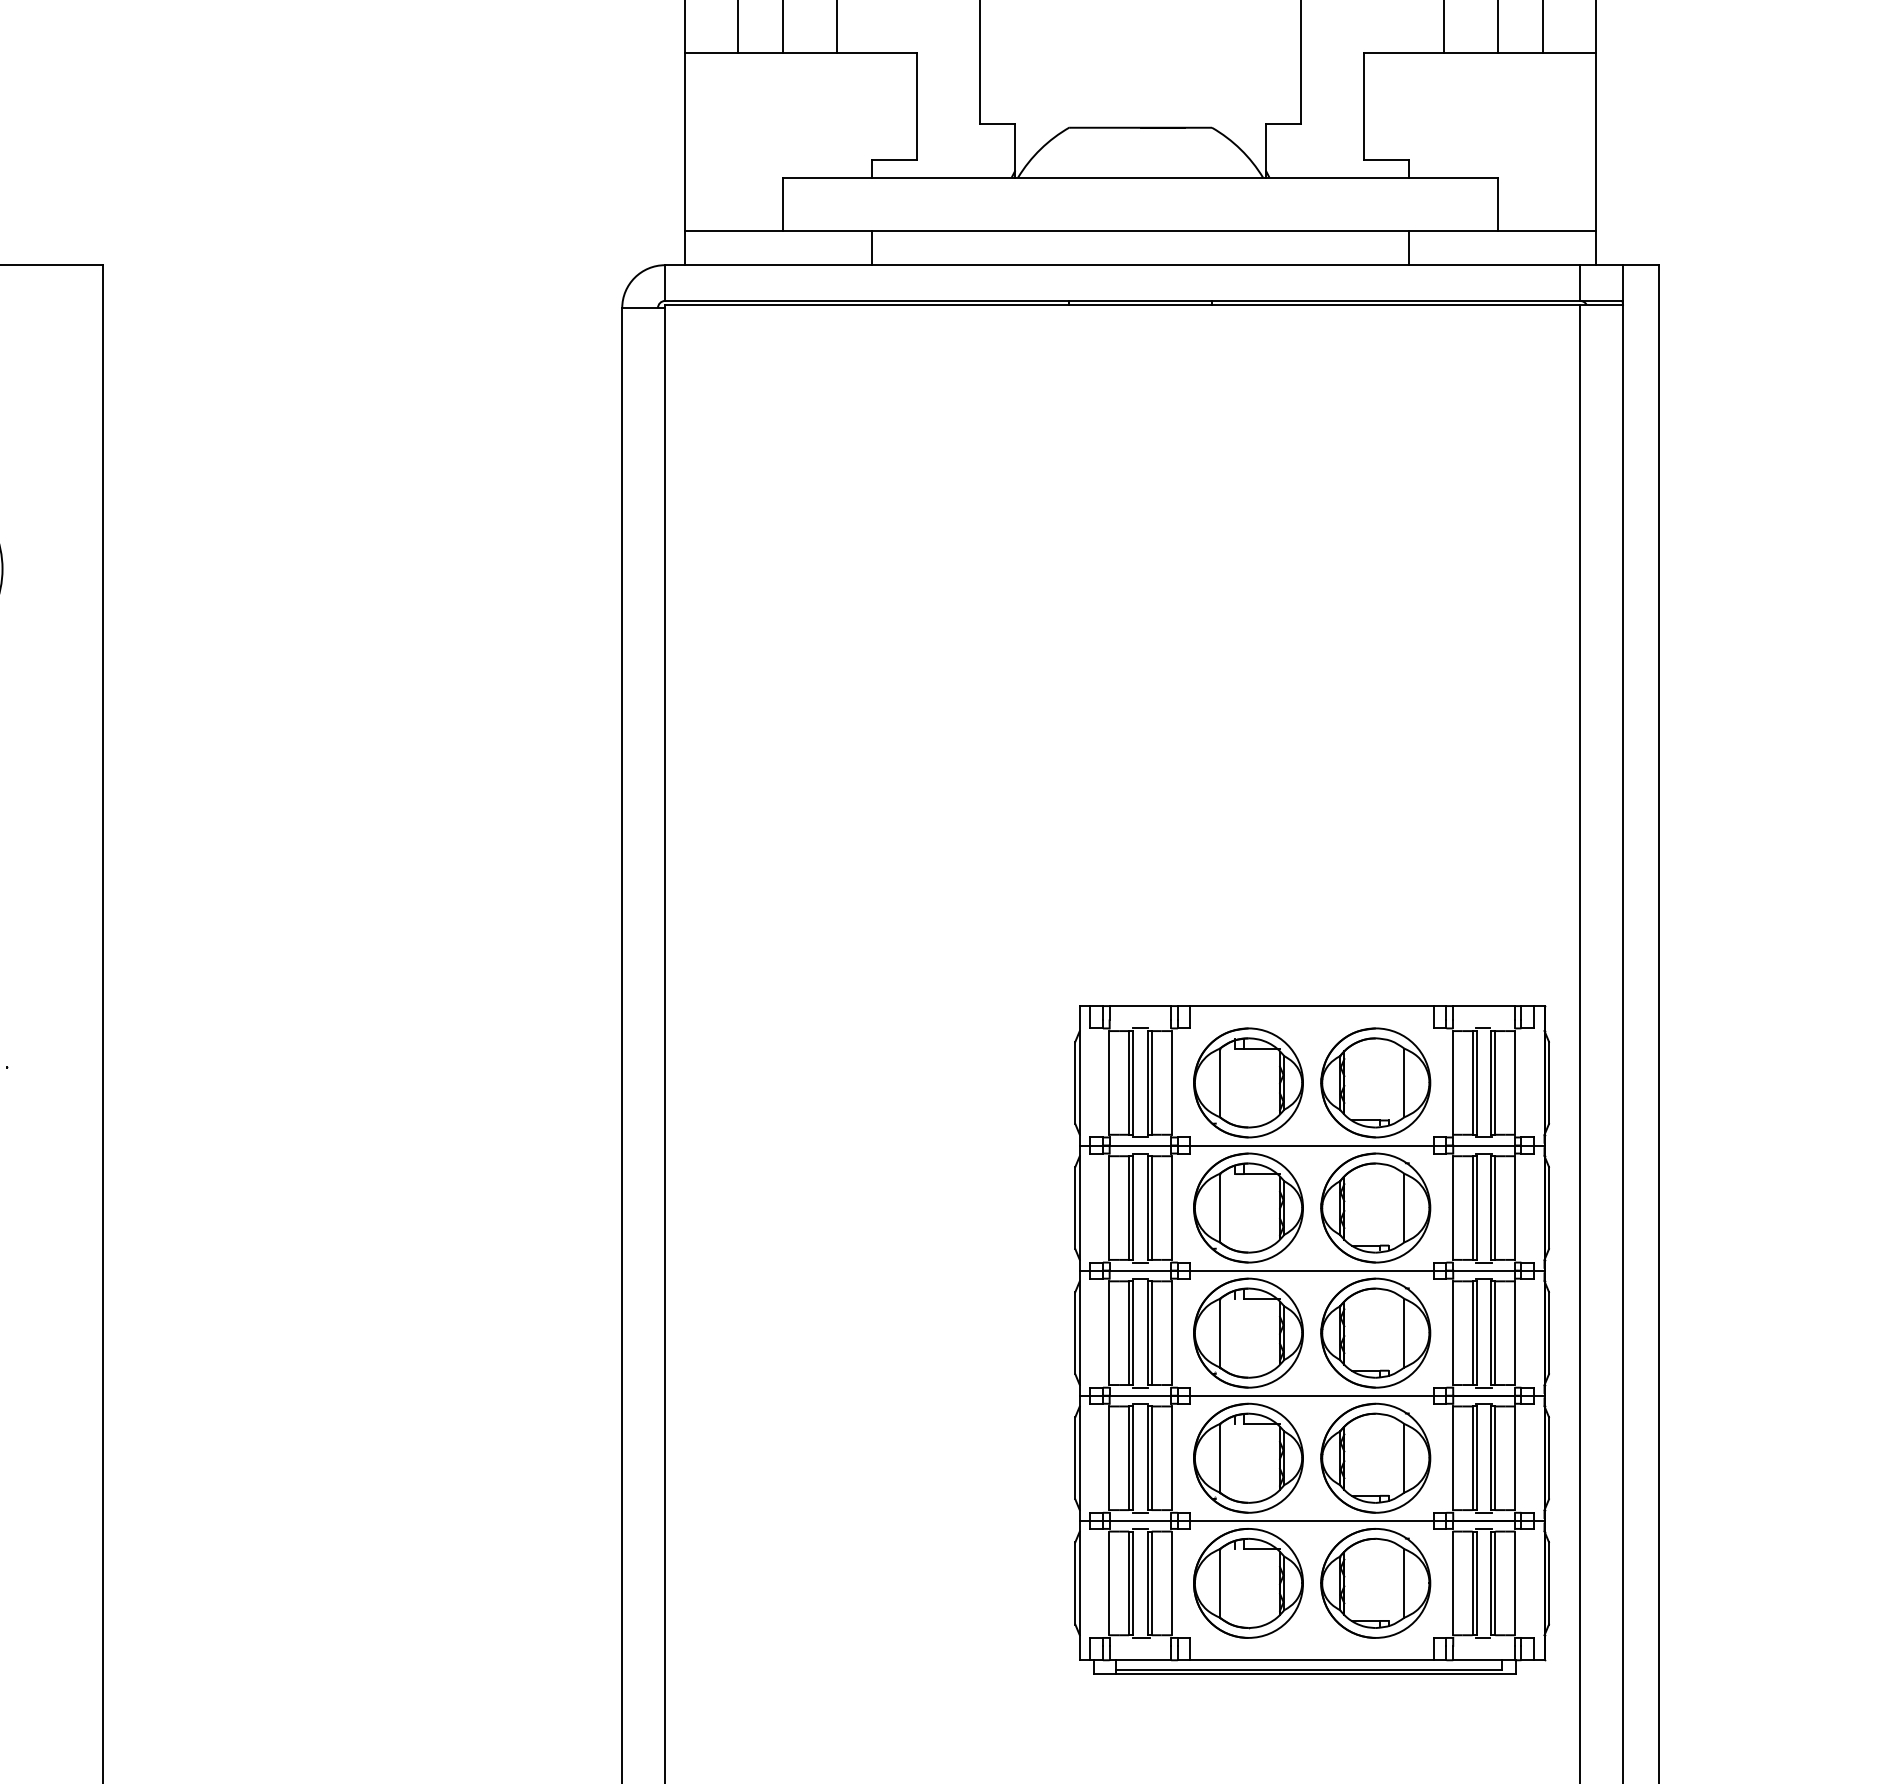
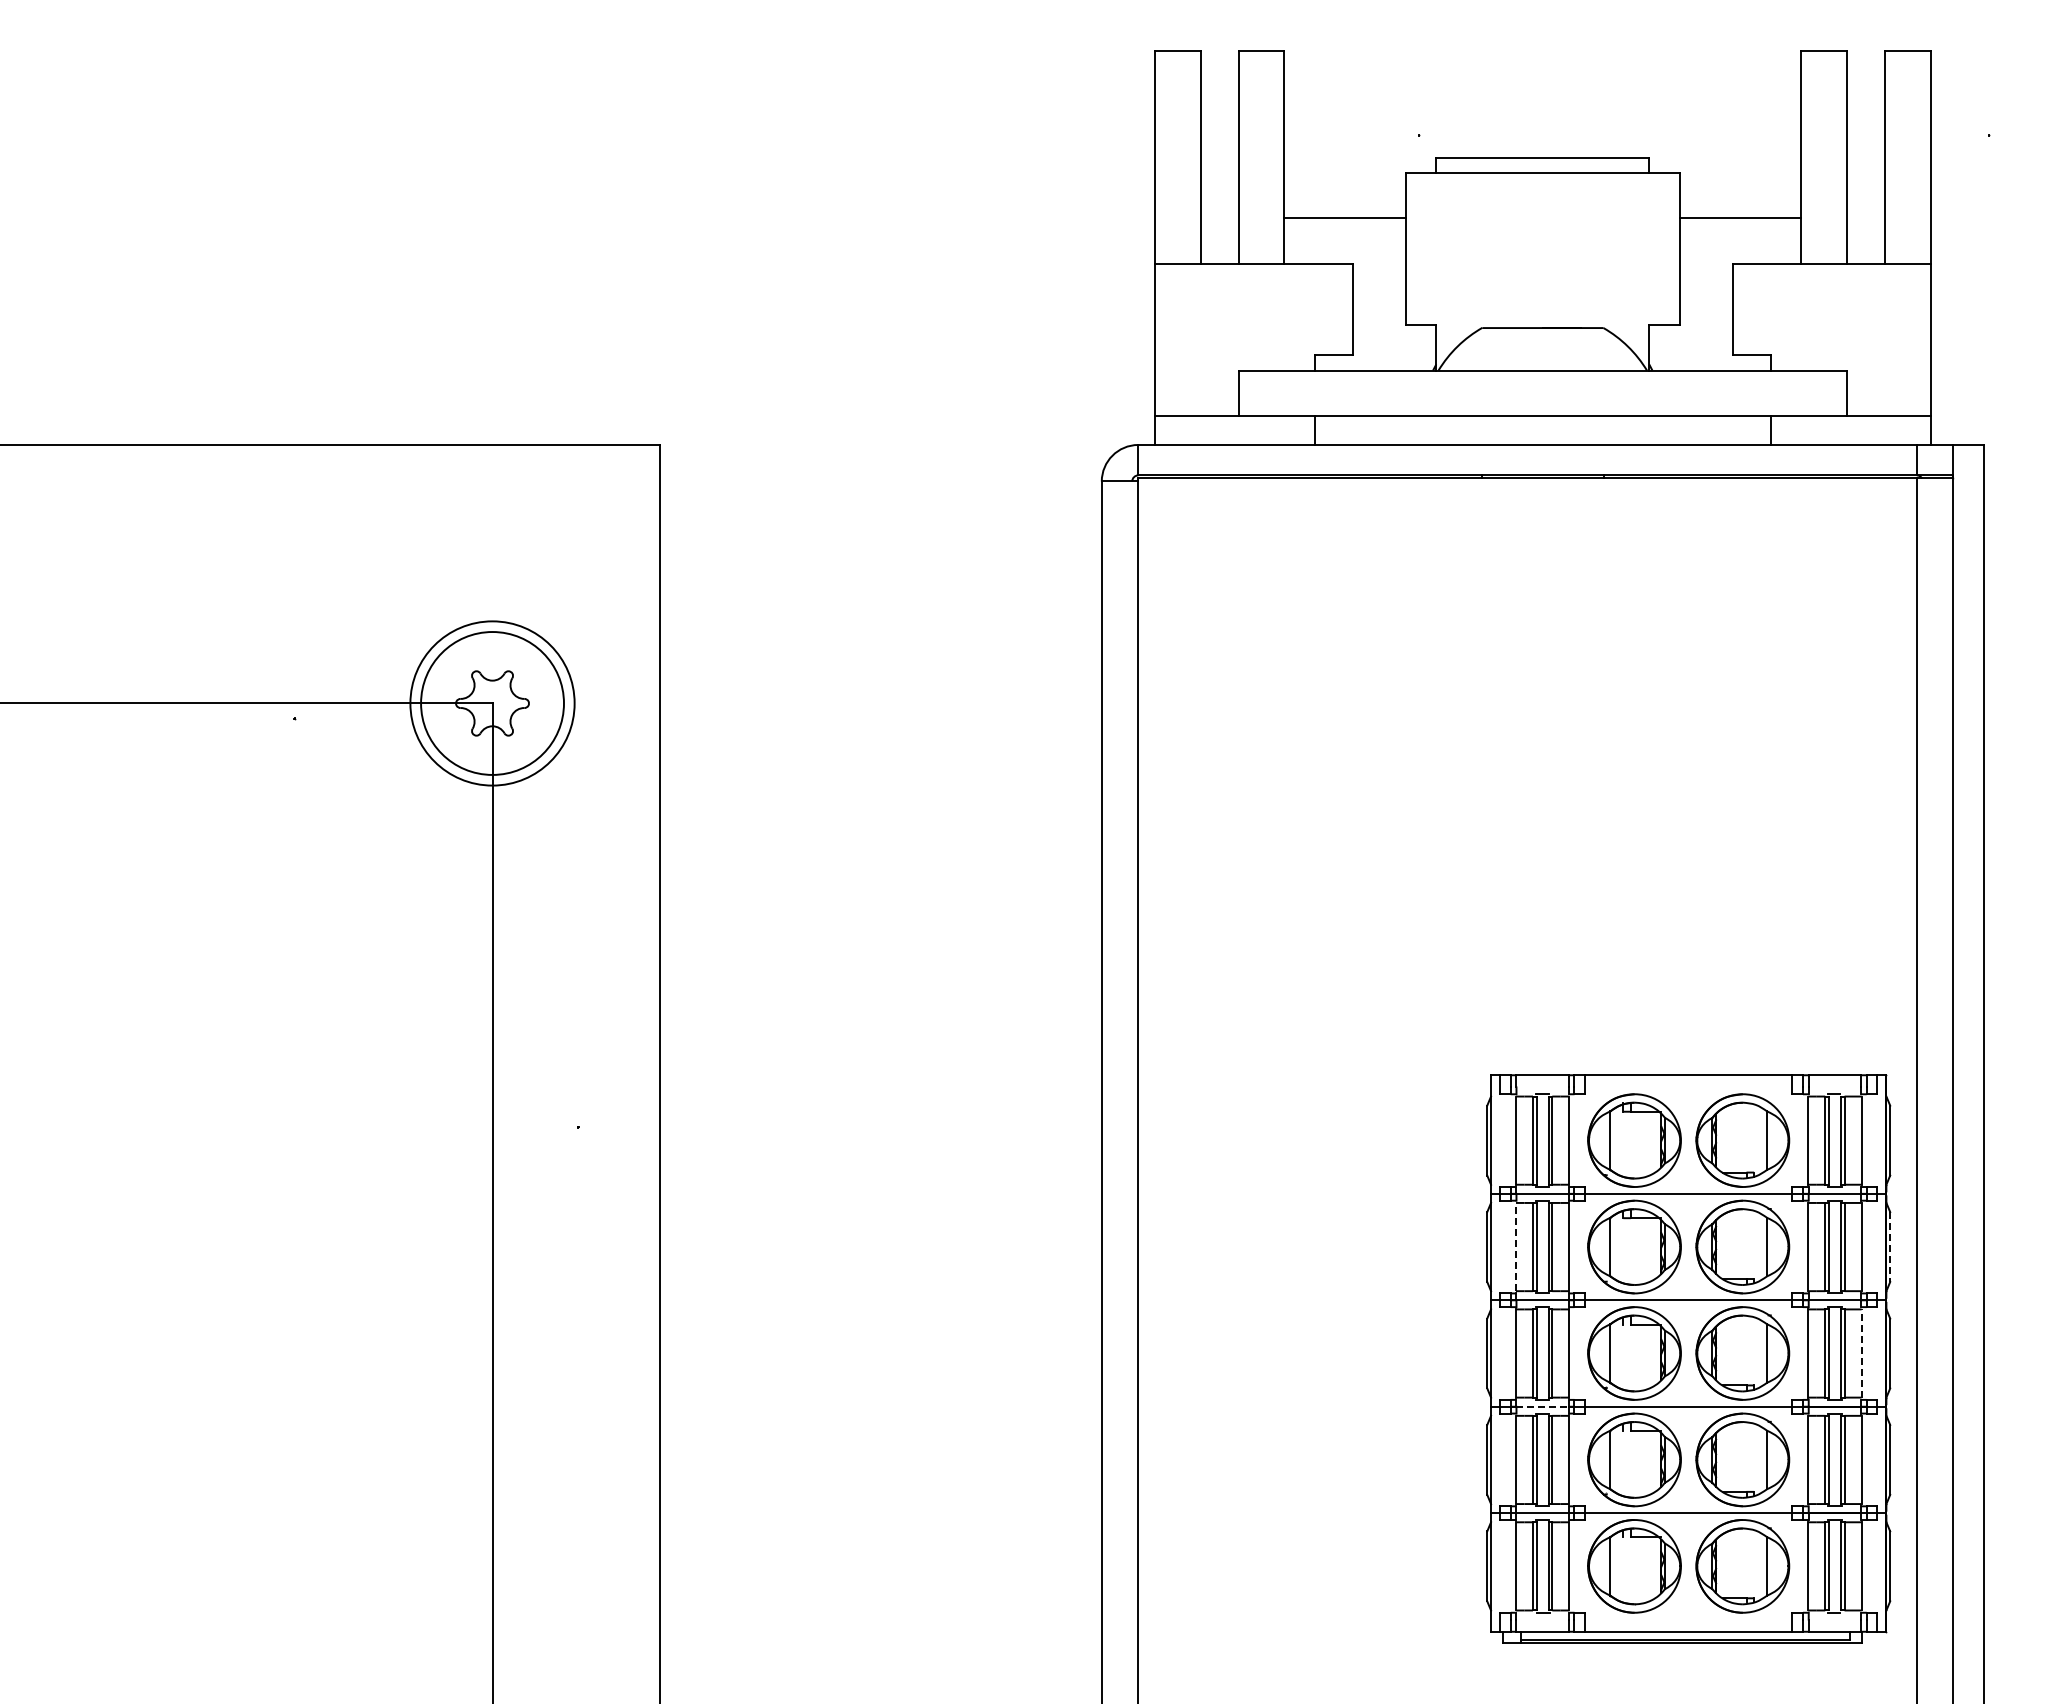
line: (1109, 1207) -> (1516, 1246), solid -> dashed
line: (1549, 1208) -> (1890, 1247), solid -> dashed
line: (1515, 1333) -> (1861, 1353), solid -> dashed
line: (1141, 1395) -> (1543, 1406), solid -> dashed

